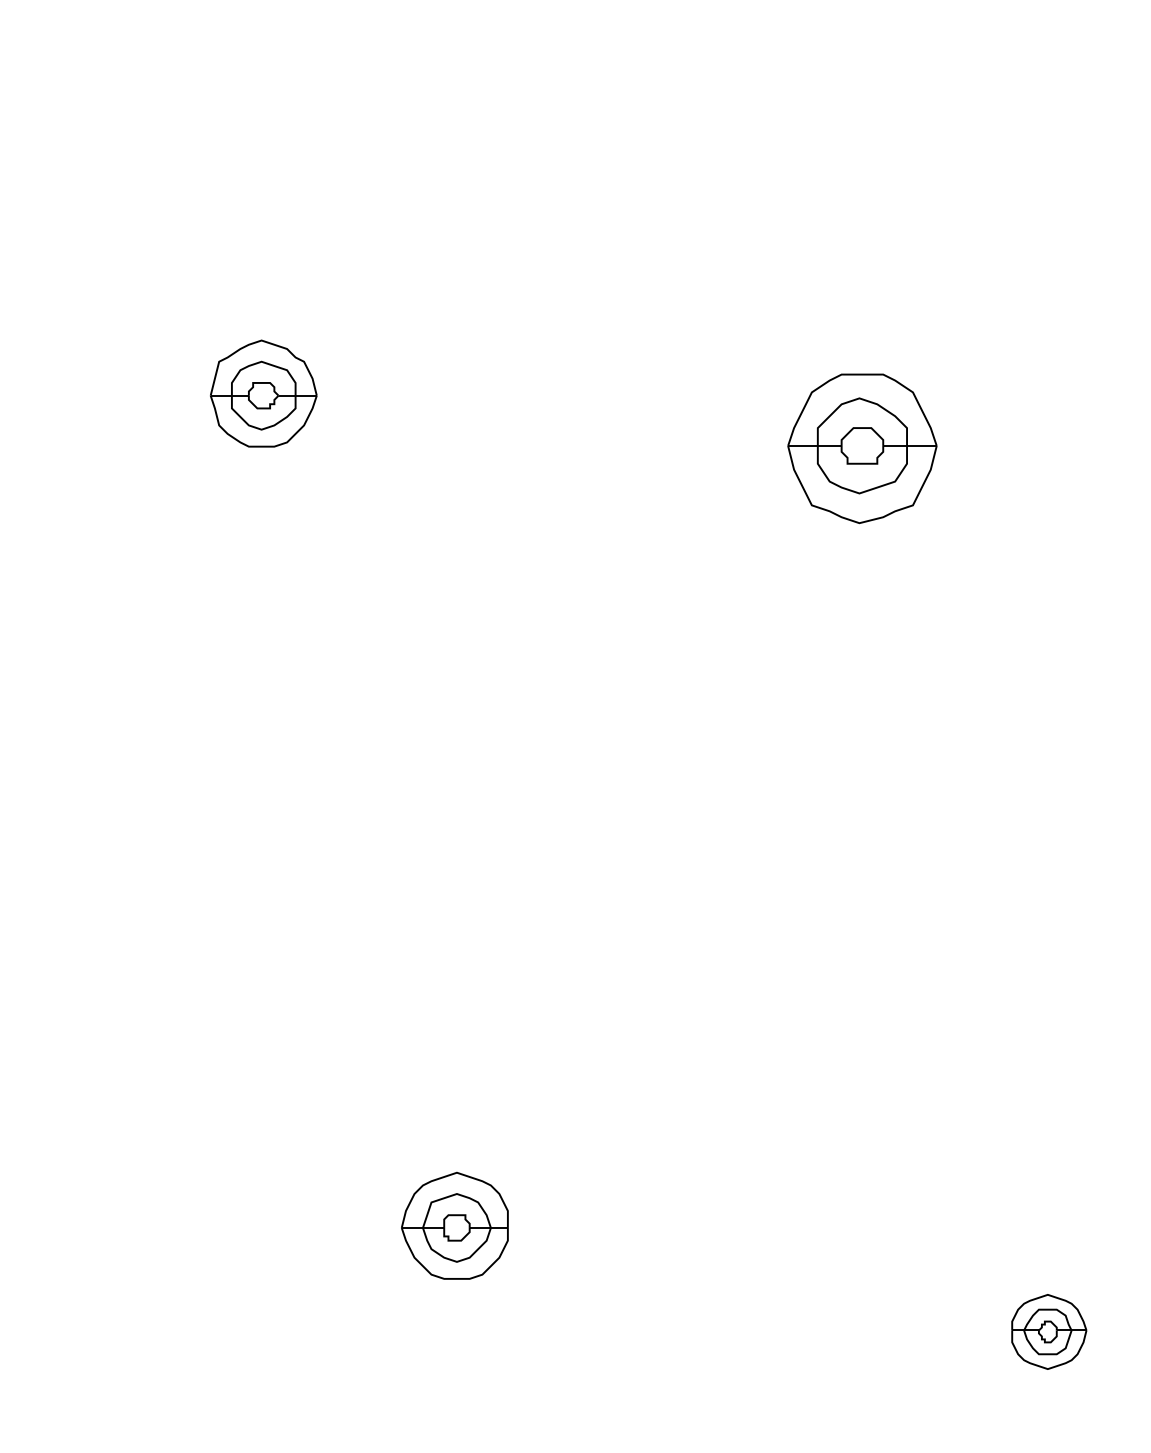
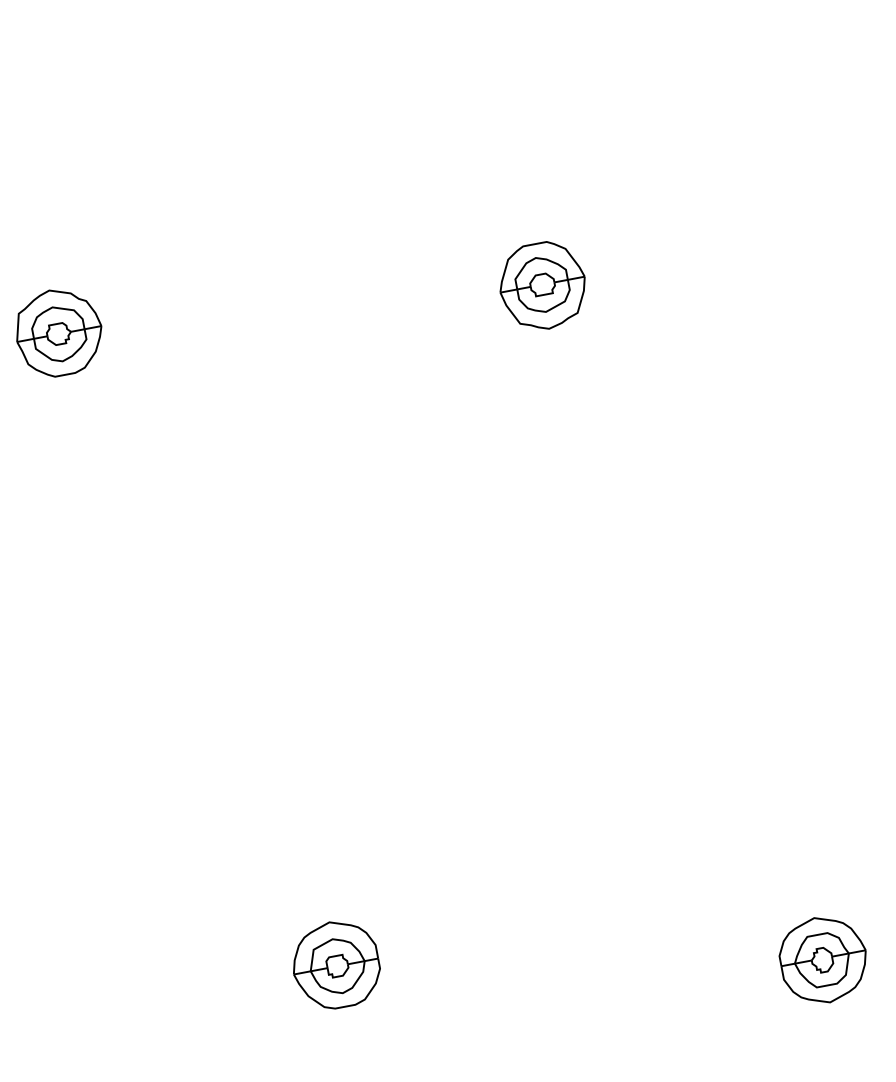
part: (862, 448) -> (542, 286), size x0.71
part: (1049, 1331) -> (824, 959), size x1.43

